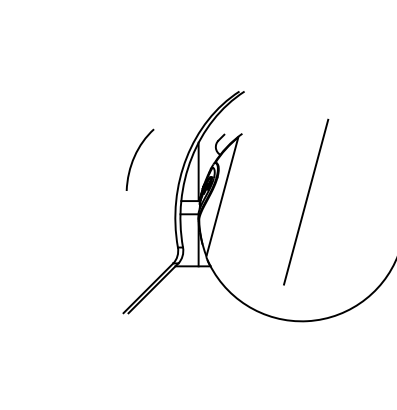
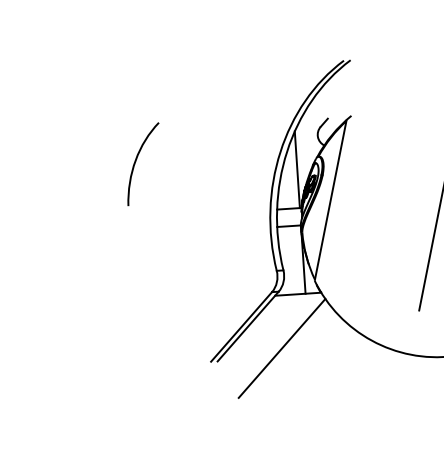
curve: (135, 157) -> (137, 161), moved
line: (177, 306) -> (281, 348), added

